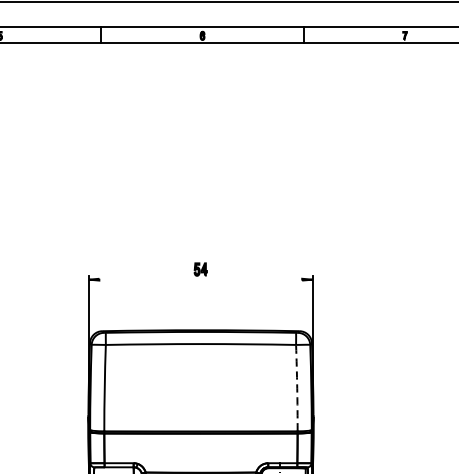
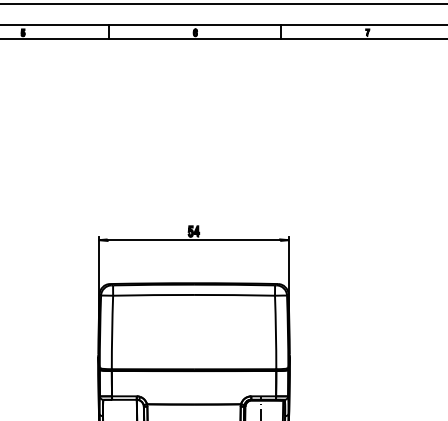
line: (200, 280) -> (193, 240), added
arc: (296, 388) -> (275, 332), dashed -> solid

